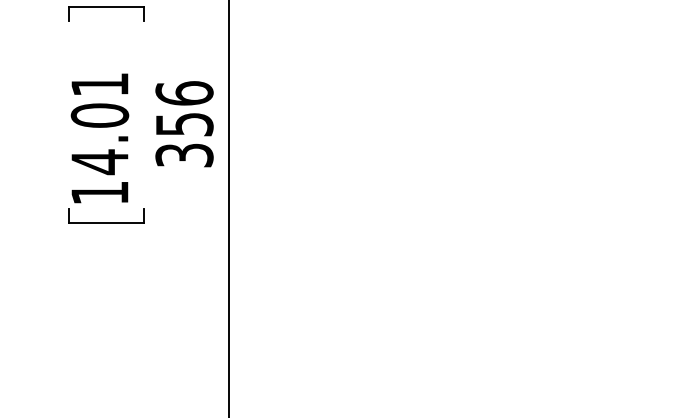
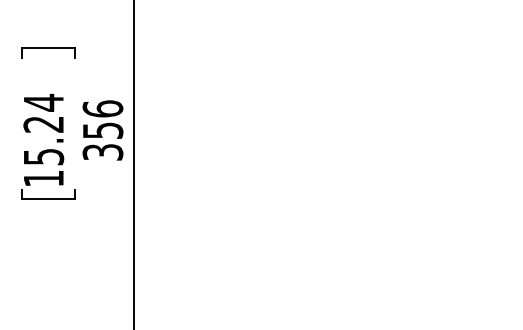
text: (99, 122) -> (43, 129), 14.01 -> 15.24

